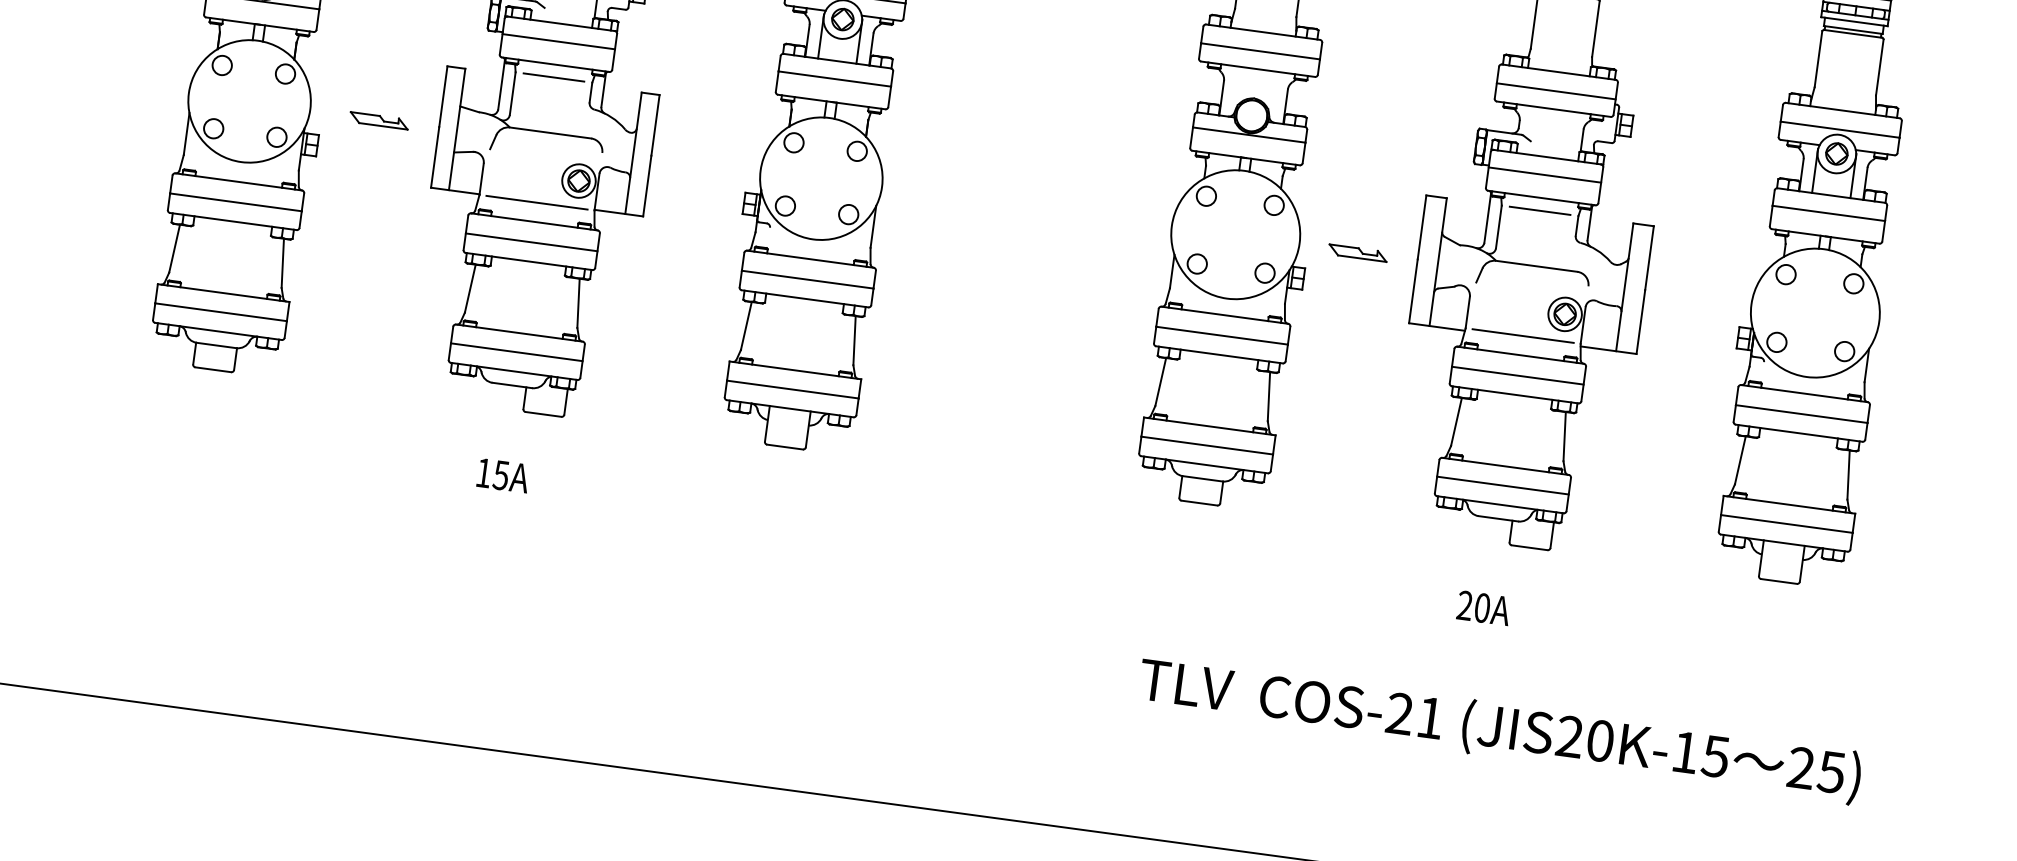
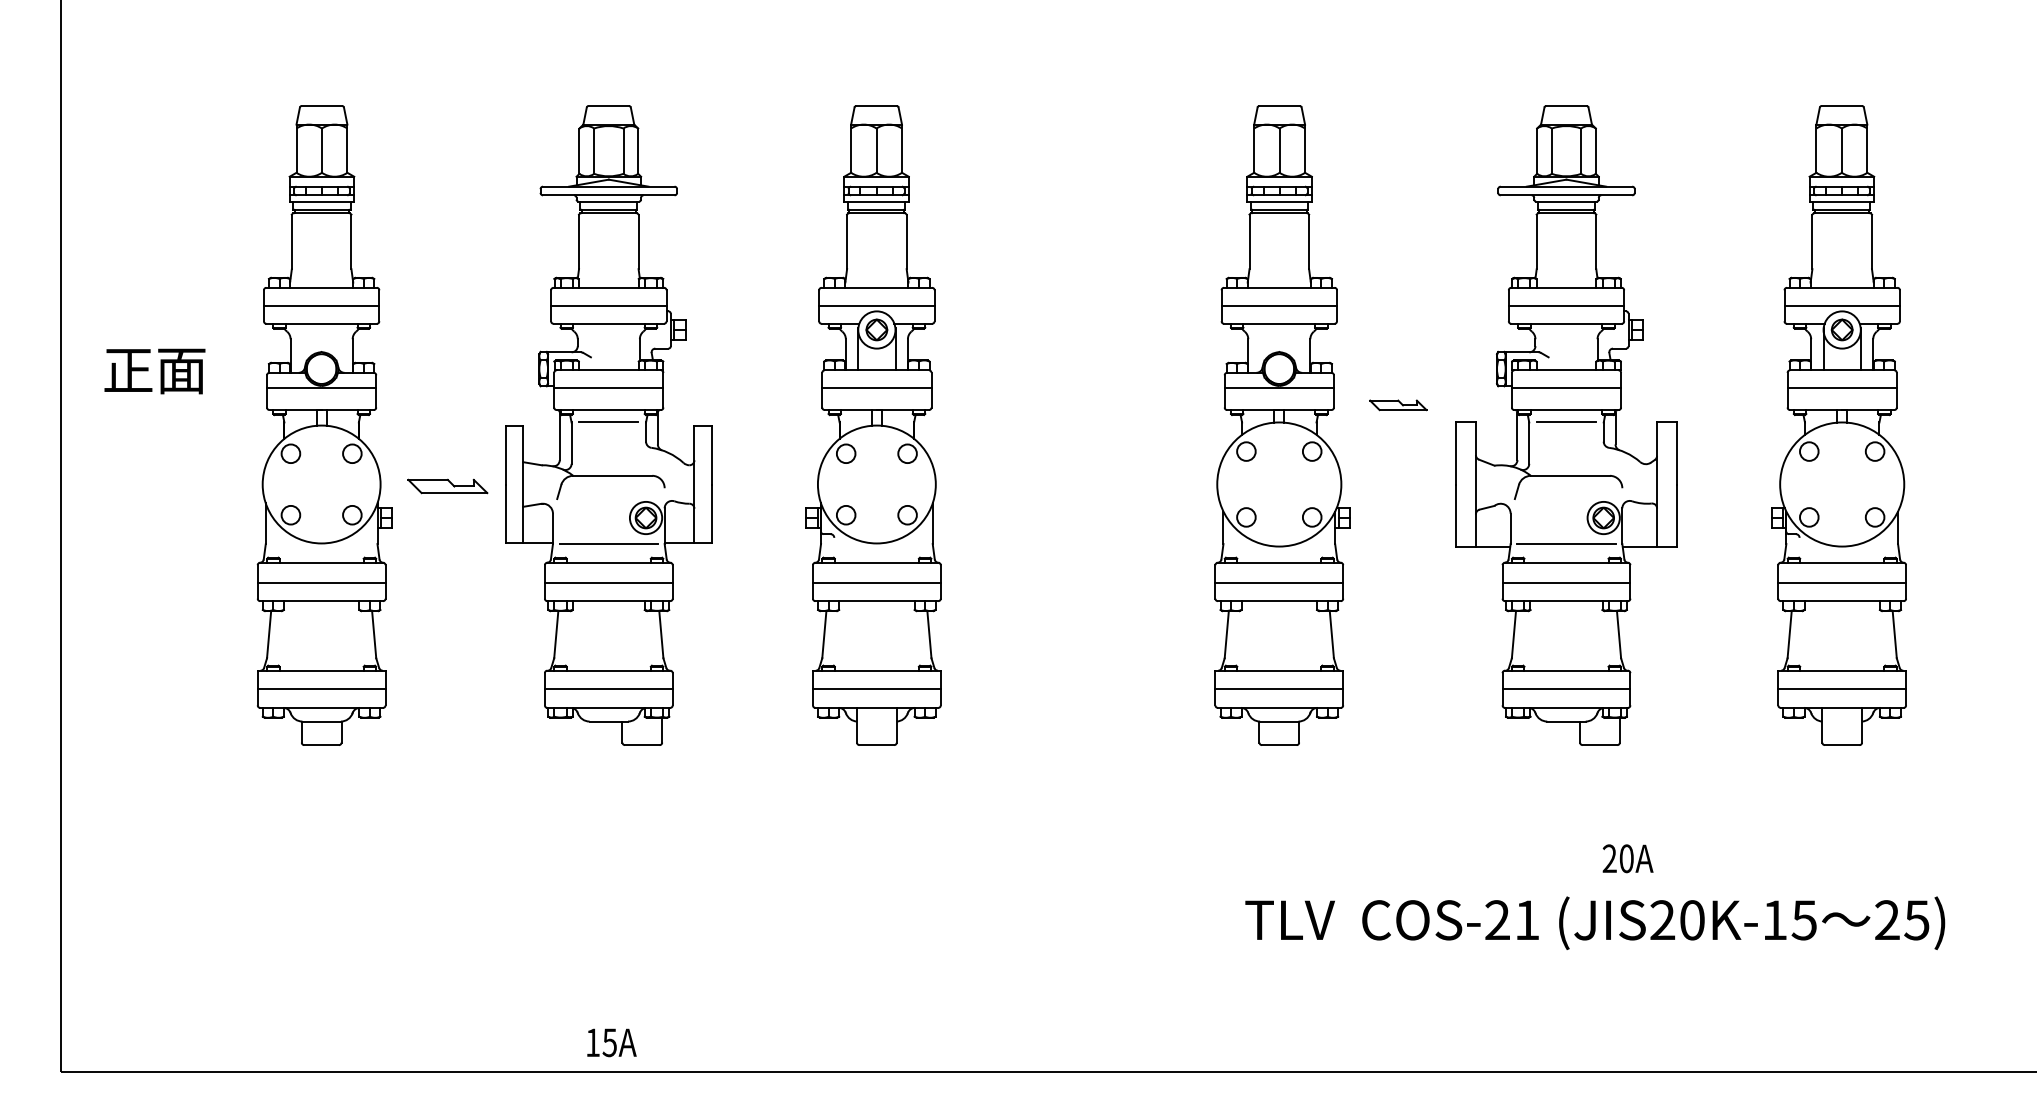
part: (379, 119) -> (447, 485), size x1.4
part: (1358, 253) -> (1398, 405), moved
text: (502, 475) -> (611, 1042), moved
text: (1483, 607) -> (1627, 858), moved

